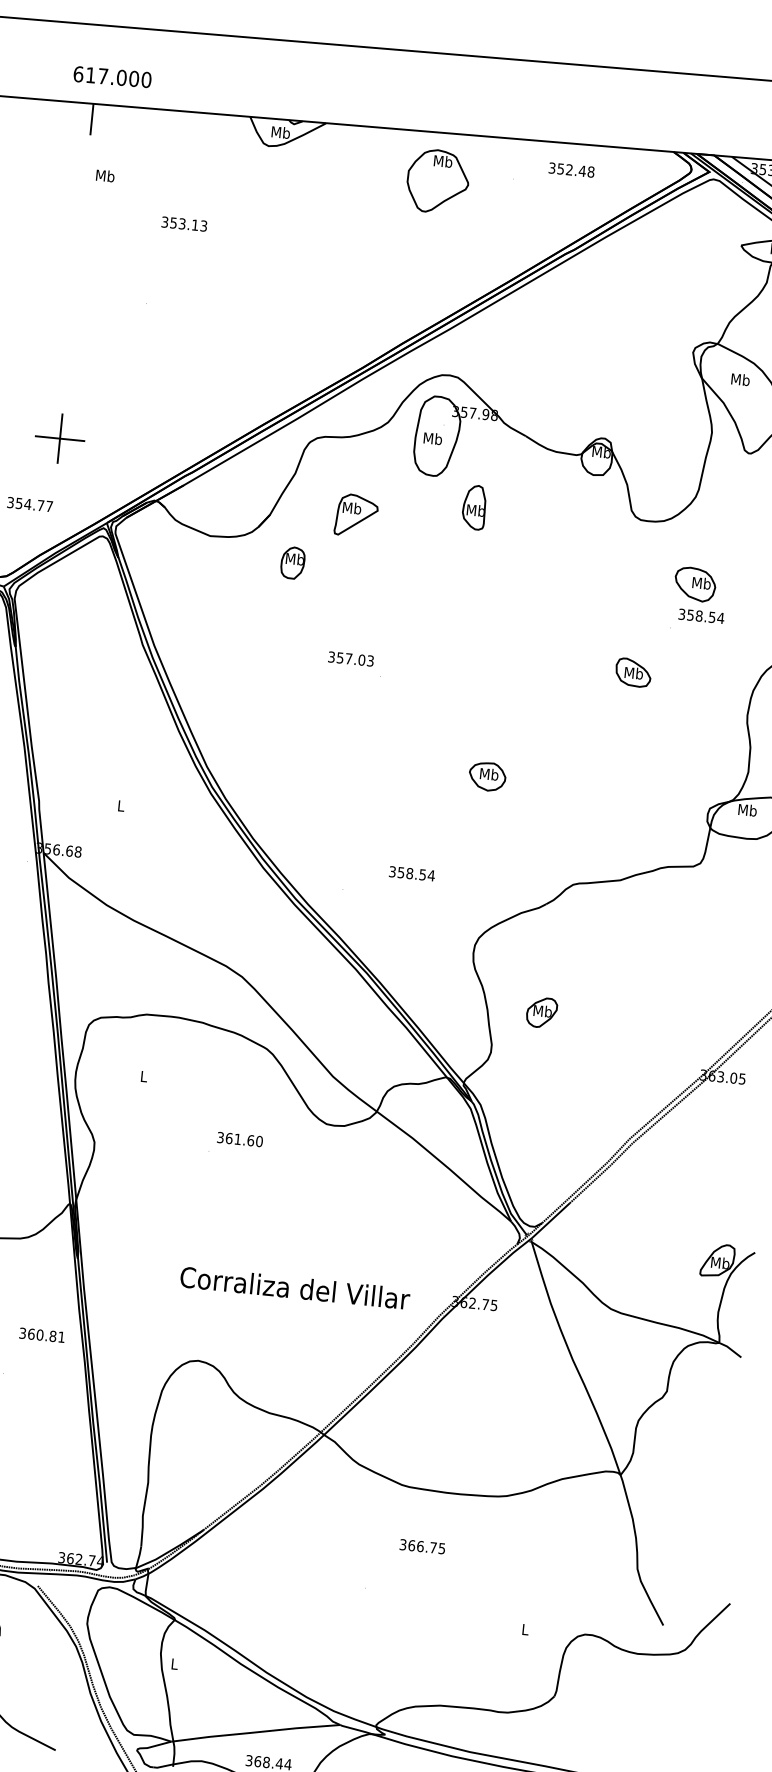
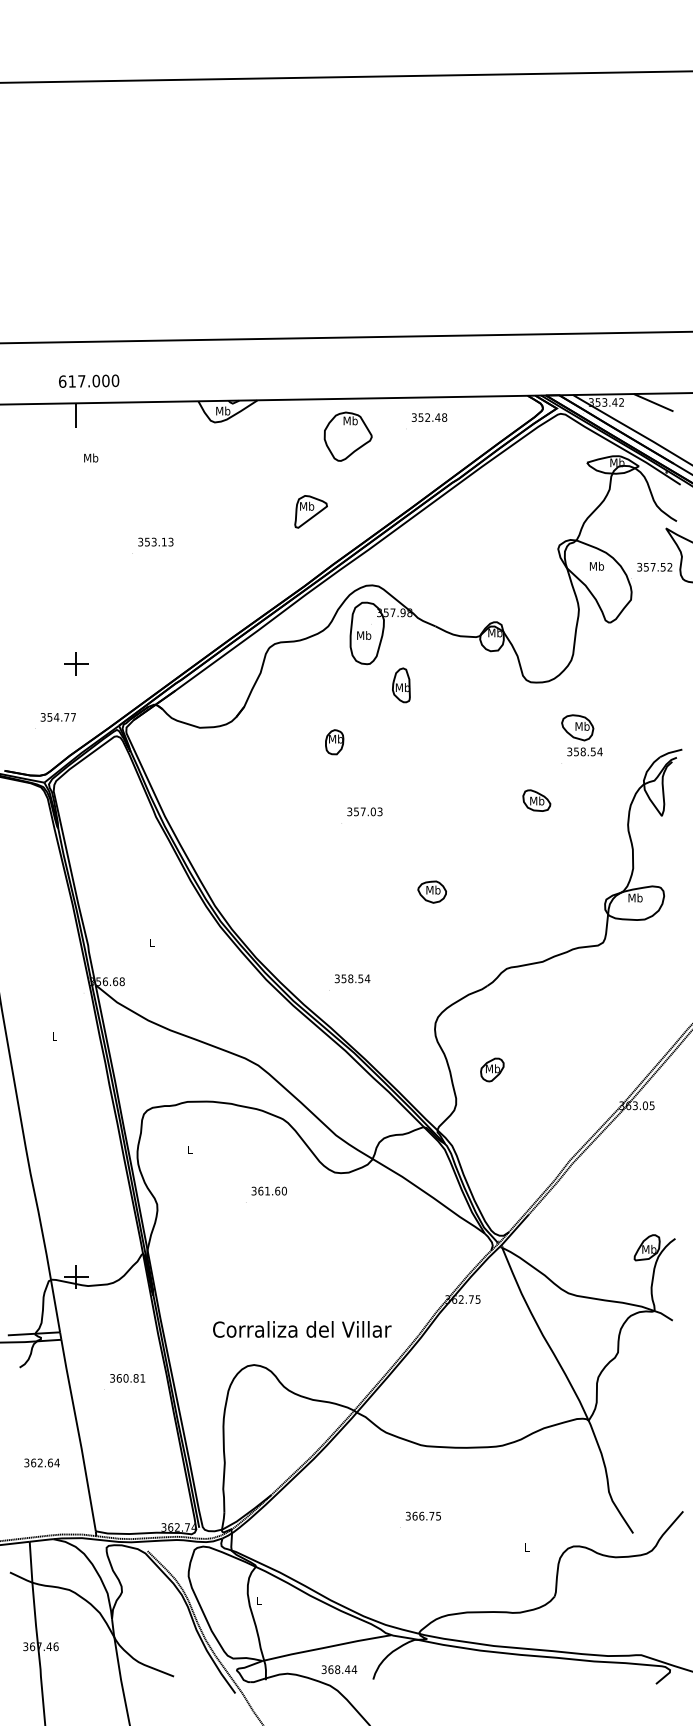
text: (571, 169) -> (429, 417), moved
text: (184, 223) -> (155, 541), moved
part: (60, 437) -> (76, 663), size x0.62
part: (355, 515) -> (310, 511), moved
part: (292, 563) -> (334, 742), moved
text: (350, 658) -> (364, 811), moved
text: (412, 873) -> (352, 978), moved
text: (295, 1288) -> (302, 1329), moved
text: (41, 1335) -> (127, 1378), moved
text: (421, 1545) -> (422, 1515), moved

